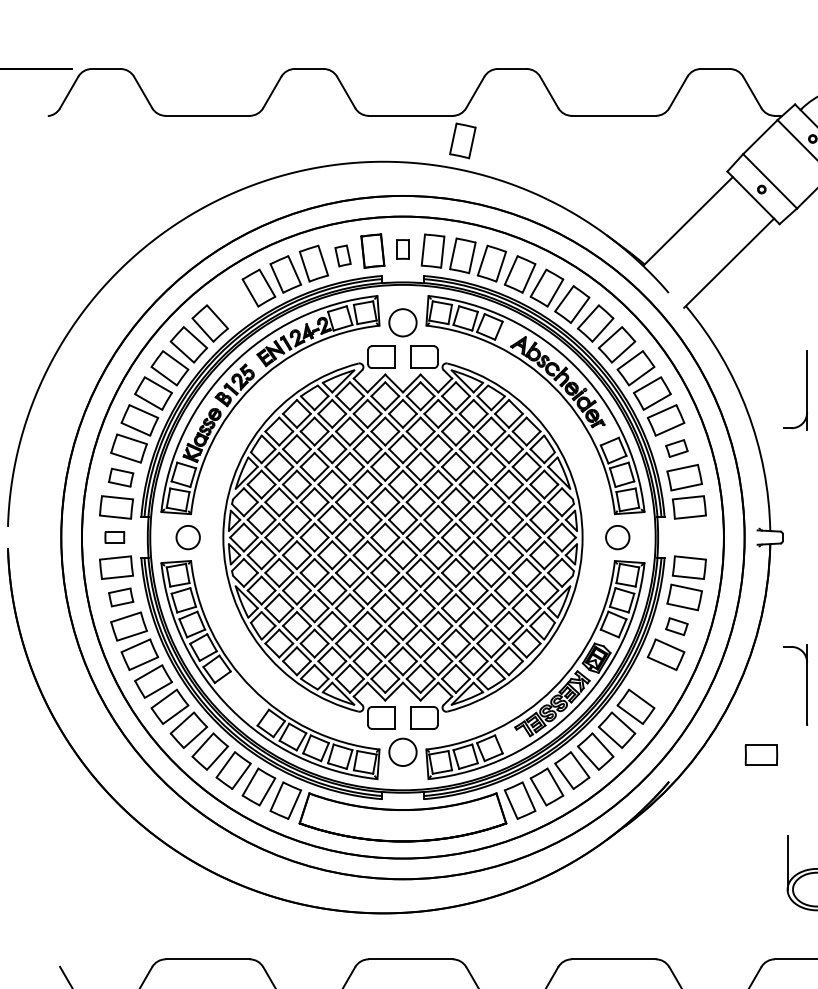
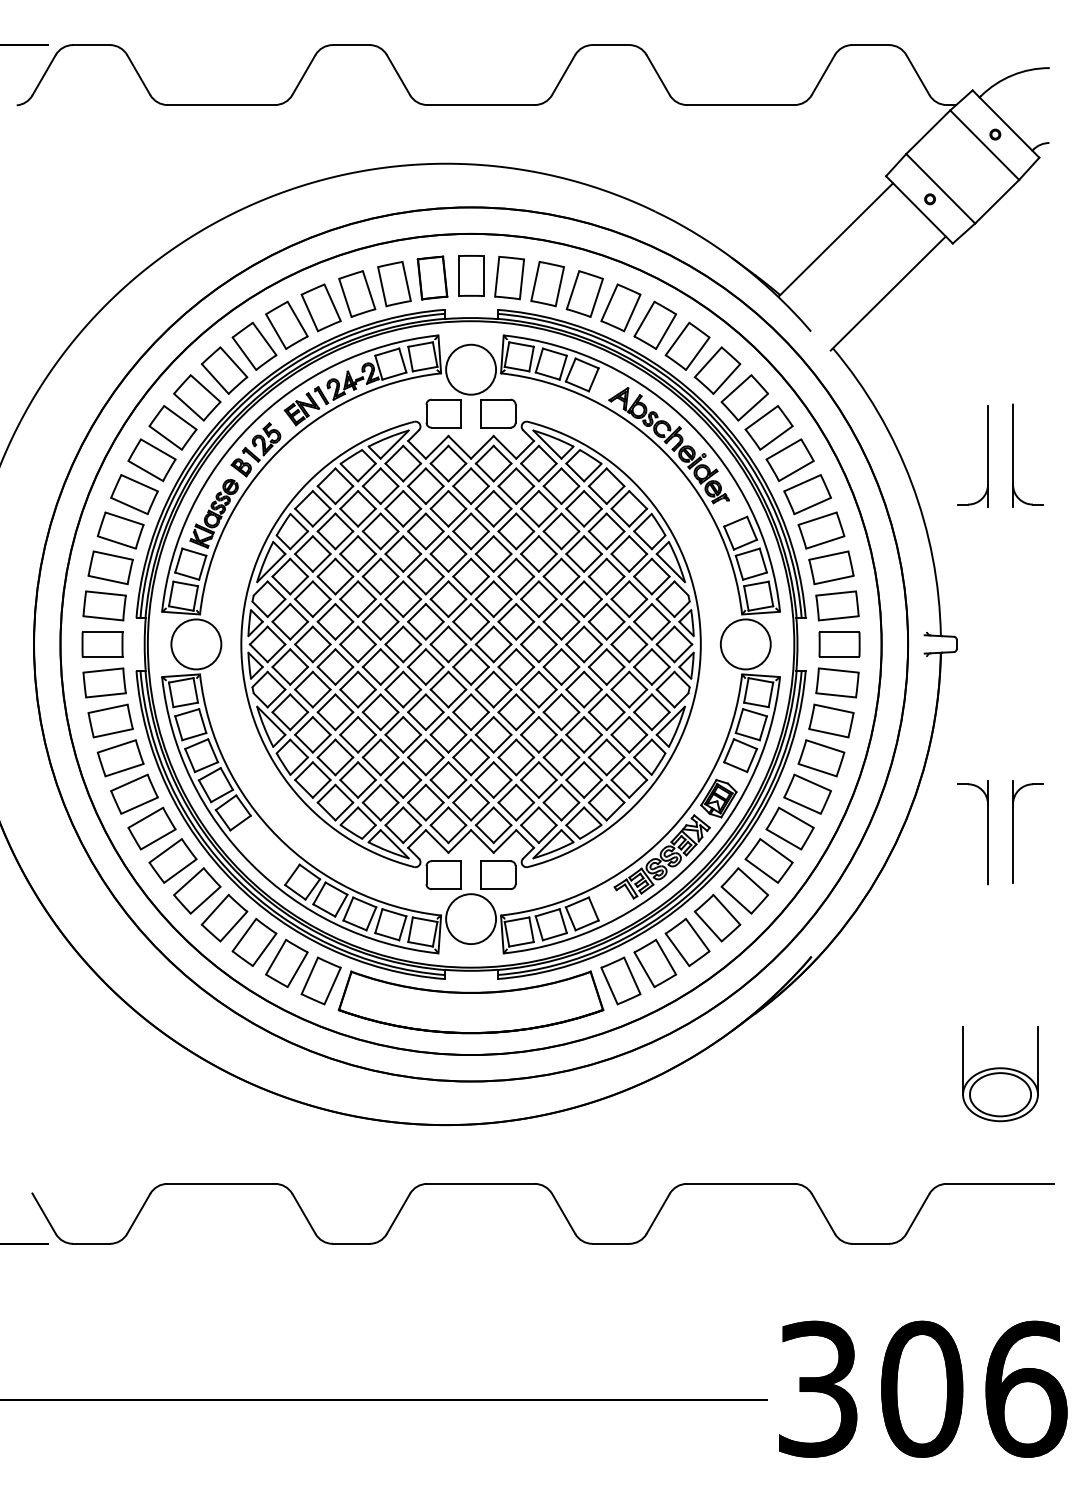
part: (462, 141) -> (547, 137), removed
part: (403, 249) -> (471, 275), size x1.67
part: (343, 256) -> (394, 284), size x1.67
part: (233, 303) -> (254, 345), added
circle: (403, 322) -> (471, 369), size x1.43
part: (676, 448) -> (821, 530), size x1.67
part: (121, 477) -> (110, 567), size x1.43
part: (114, 537) -> (102, 644), size x1.67
circle: (188, 537) -> (196, 644), size x1.67
circle: (617, 537) -> (745, 644), size x1.67
part: (121, 597) -> (110, 720), size x1.43
part: (676, 626) -> (821, 758), size x1.67
part: (651, 681) -> (789, 828), added
circle: (403, 752) -> (471, 919), size x1.43
part: (761, 754) -> (839, 644), moved

